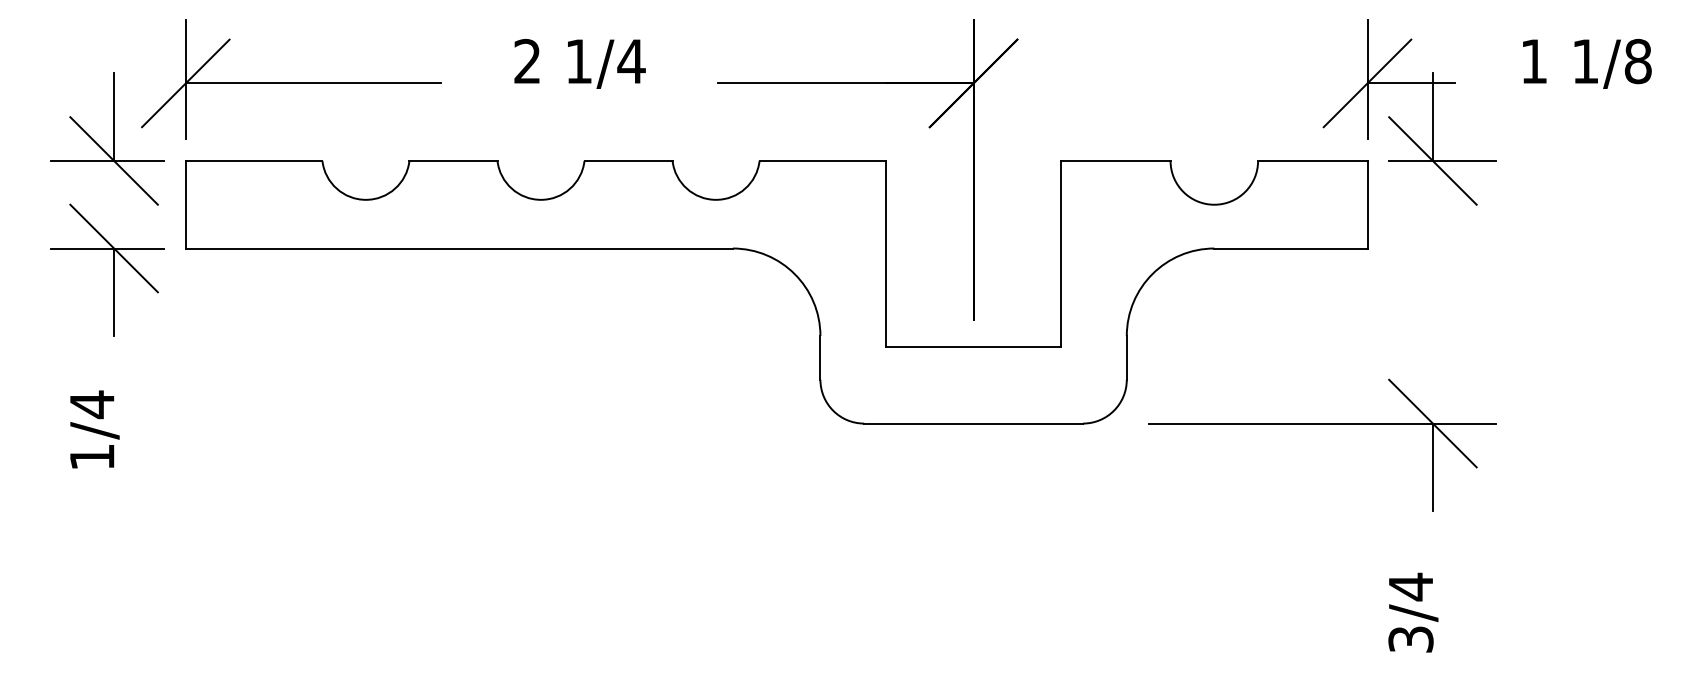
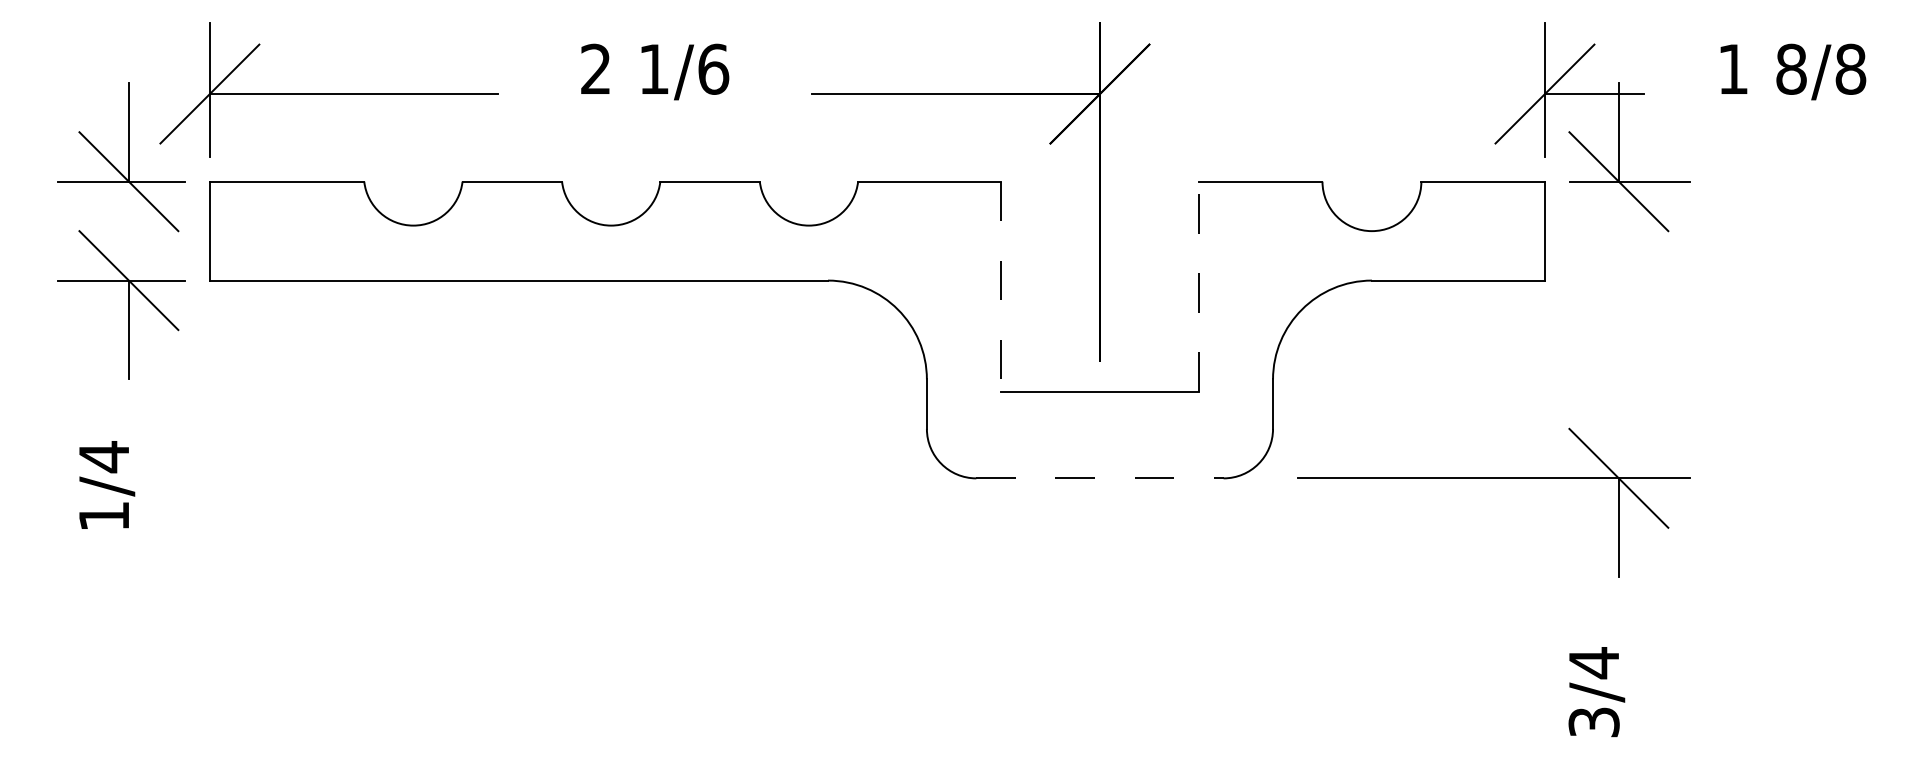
text: (631, 60) -> (713, 68), 1/4 -> 1/6
text: (1585, 60) -> (1791, 68), 1/8 -> 8/8
line: (1060, 253) -> (1198, 286), solid -> dashed
line: (886, 254) -> (1001, 287), solid -> dashed
line: (973, 423) -> (1099, 478), solid -> dashed

